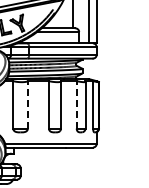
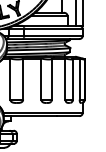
line: (27, 104) -> (22, 78), dashed -> solid
line: (76, 104) -> (65, 78), dashed -> solid

